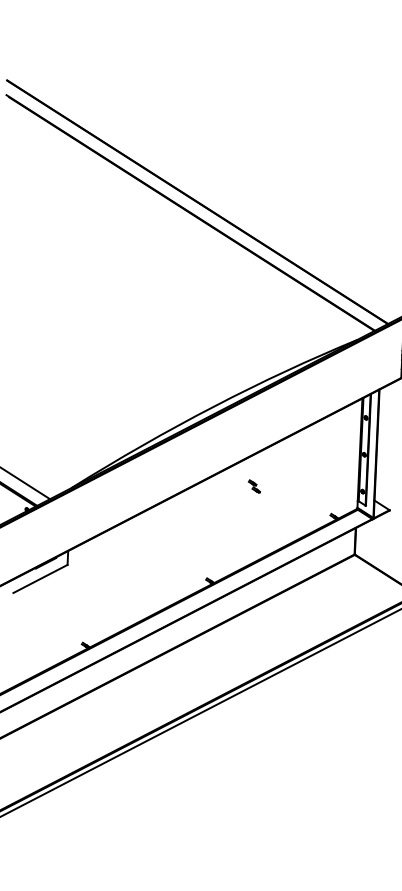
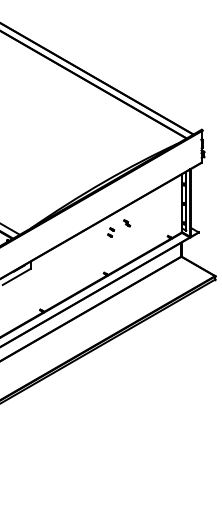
part: (224, 502) -> (111, 232), added

